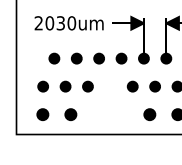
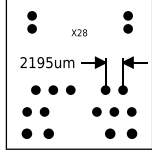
text: (60, 23) -> (40, 62), 2030um -> 2195um
part: (120, 57) -> (87, 89), removed
part: (87, 86) -> (61, 111), removed

